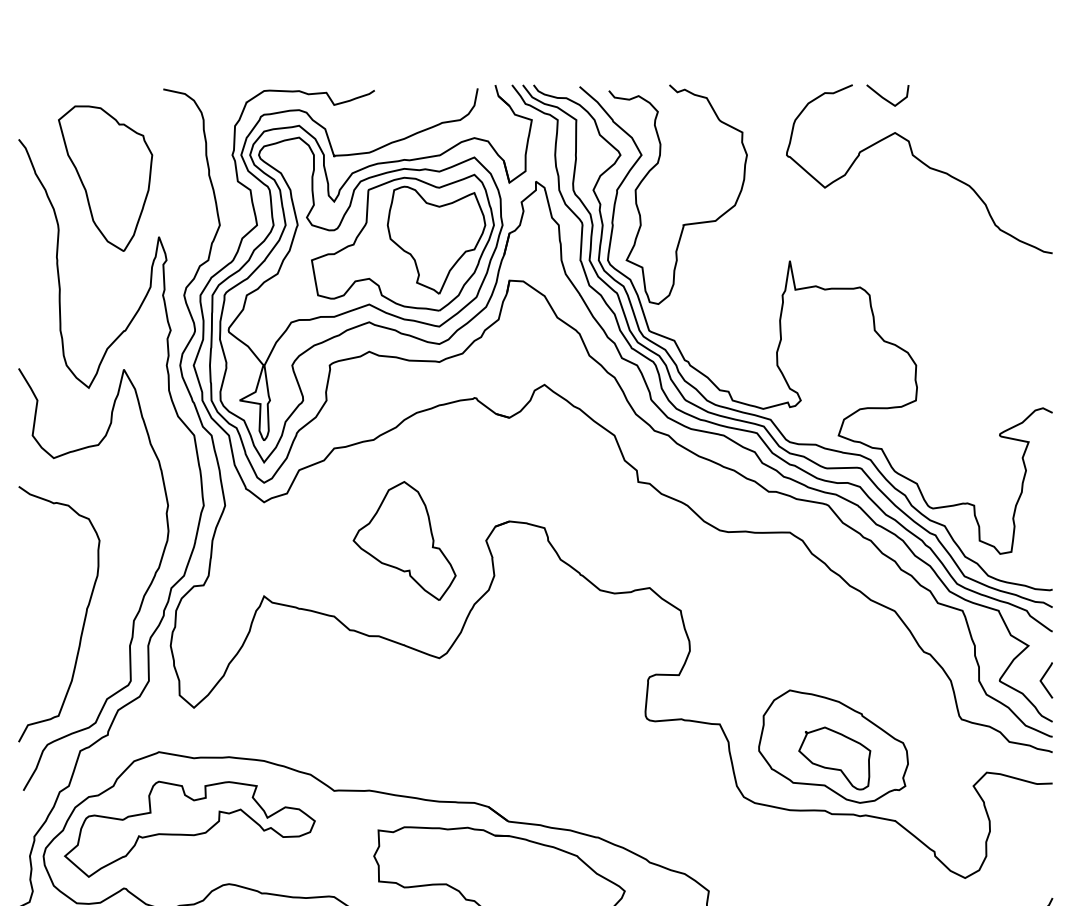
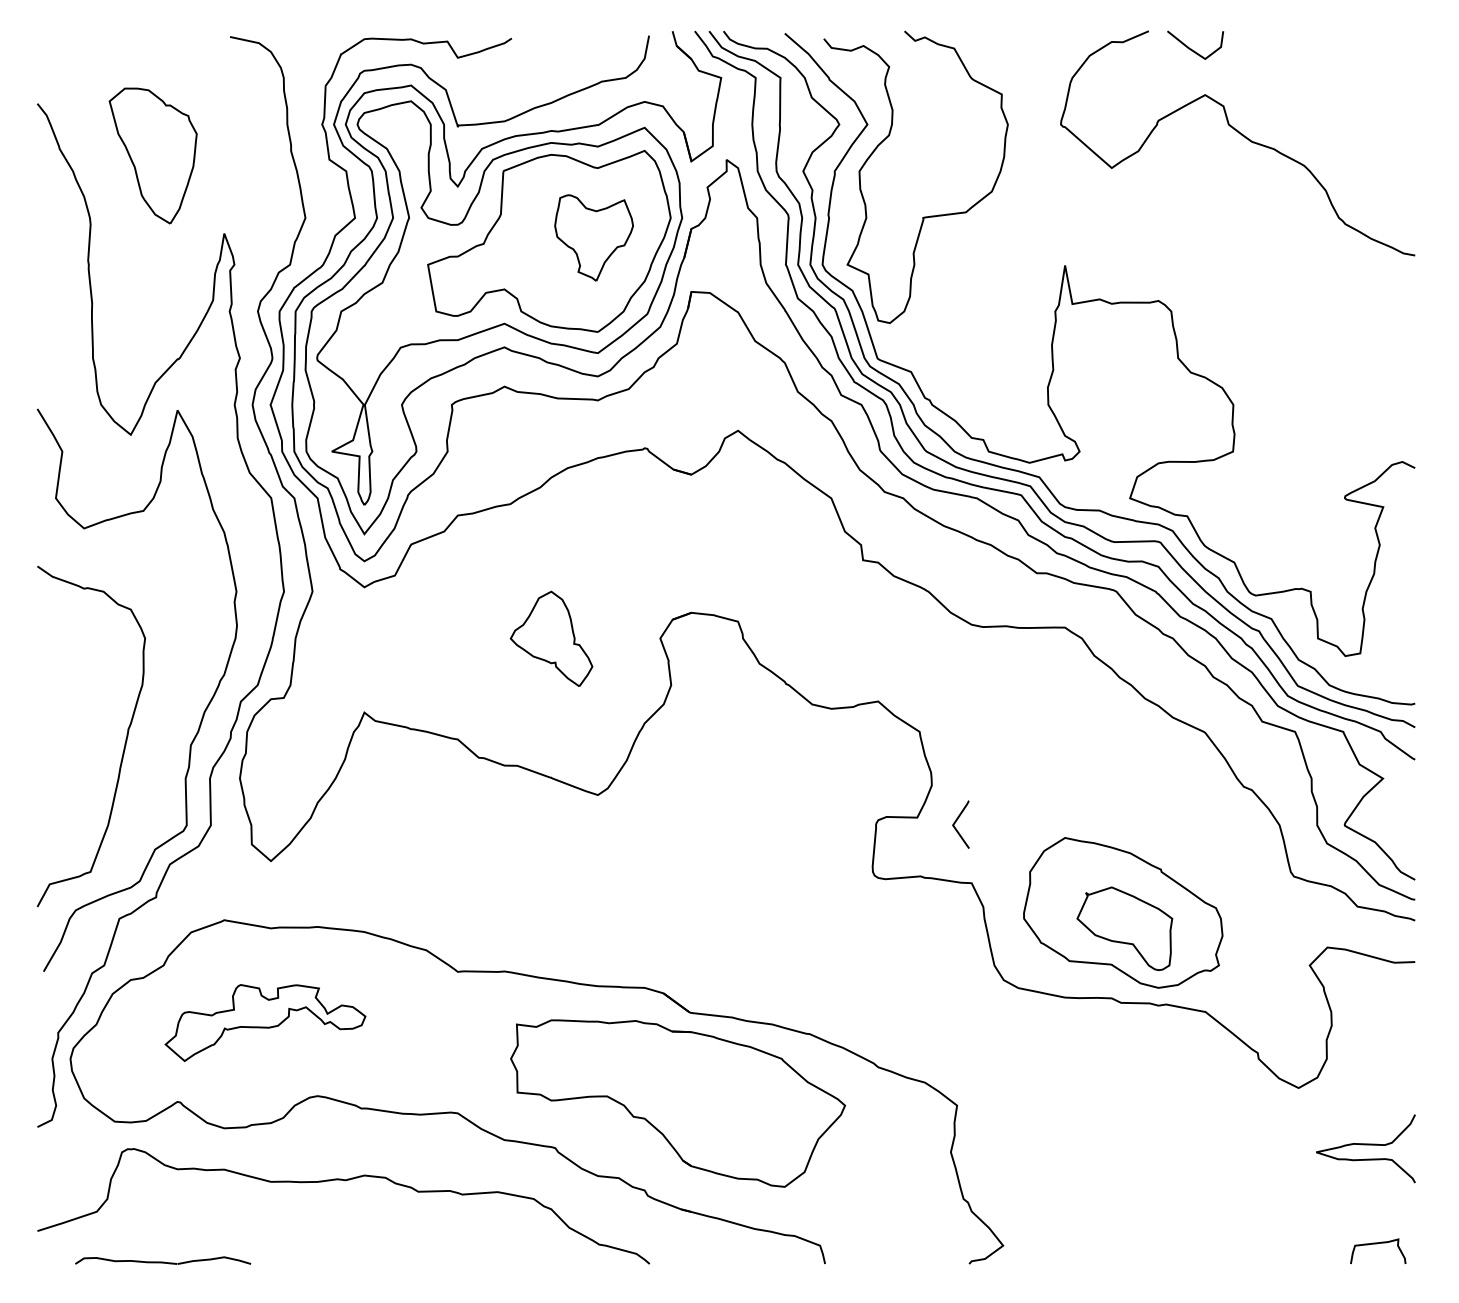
part: (105, 178) -> (153, 155), size x0.7
part: (436, 239) -> (593, 237), size x0.6
part: (404, 540) -> (551, 638), size x0.6
curve: (1043, 678) -> (956, 822), moved
part: (189, 828) -> (265, 1022), size x0.6

